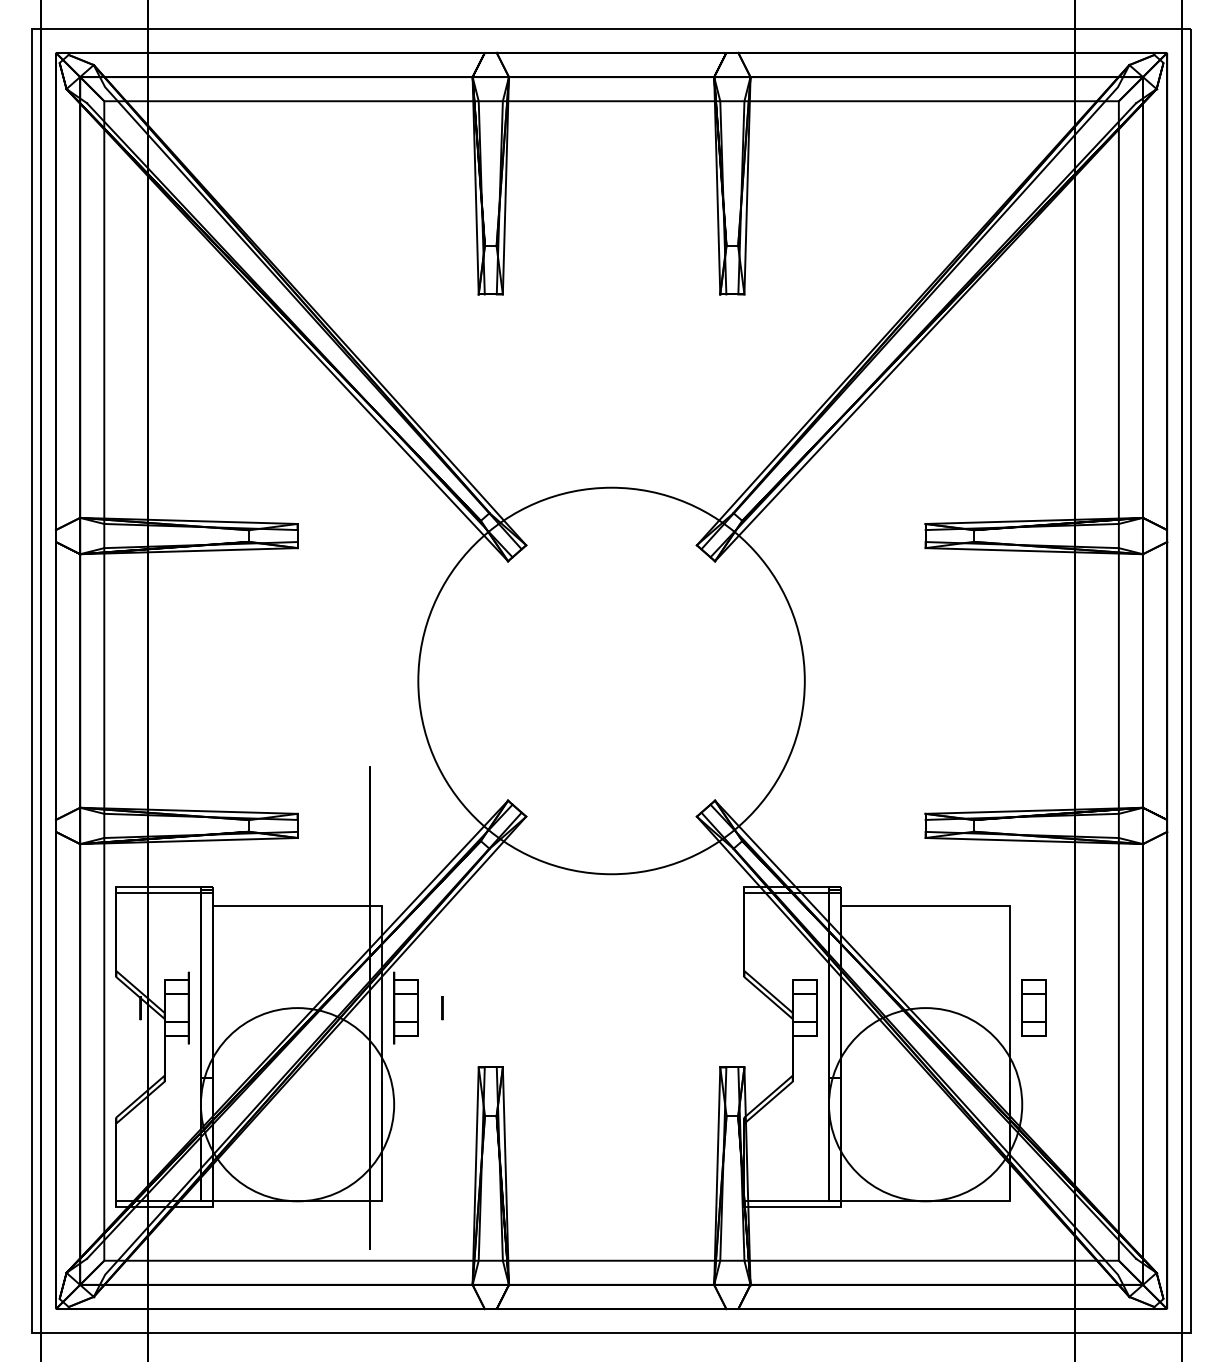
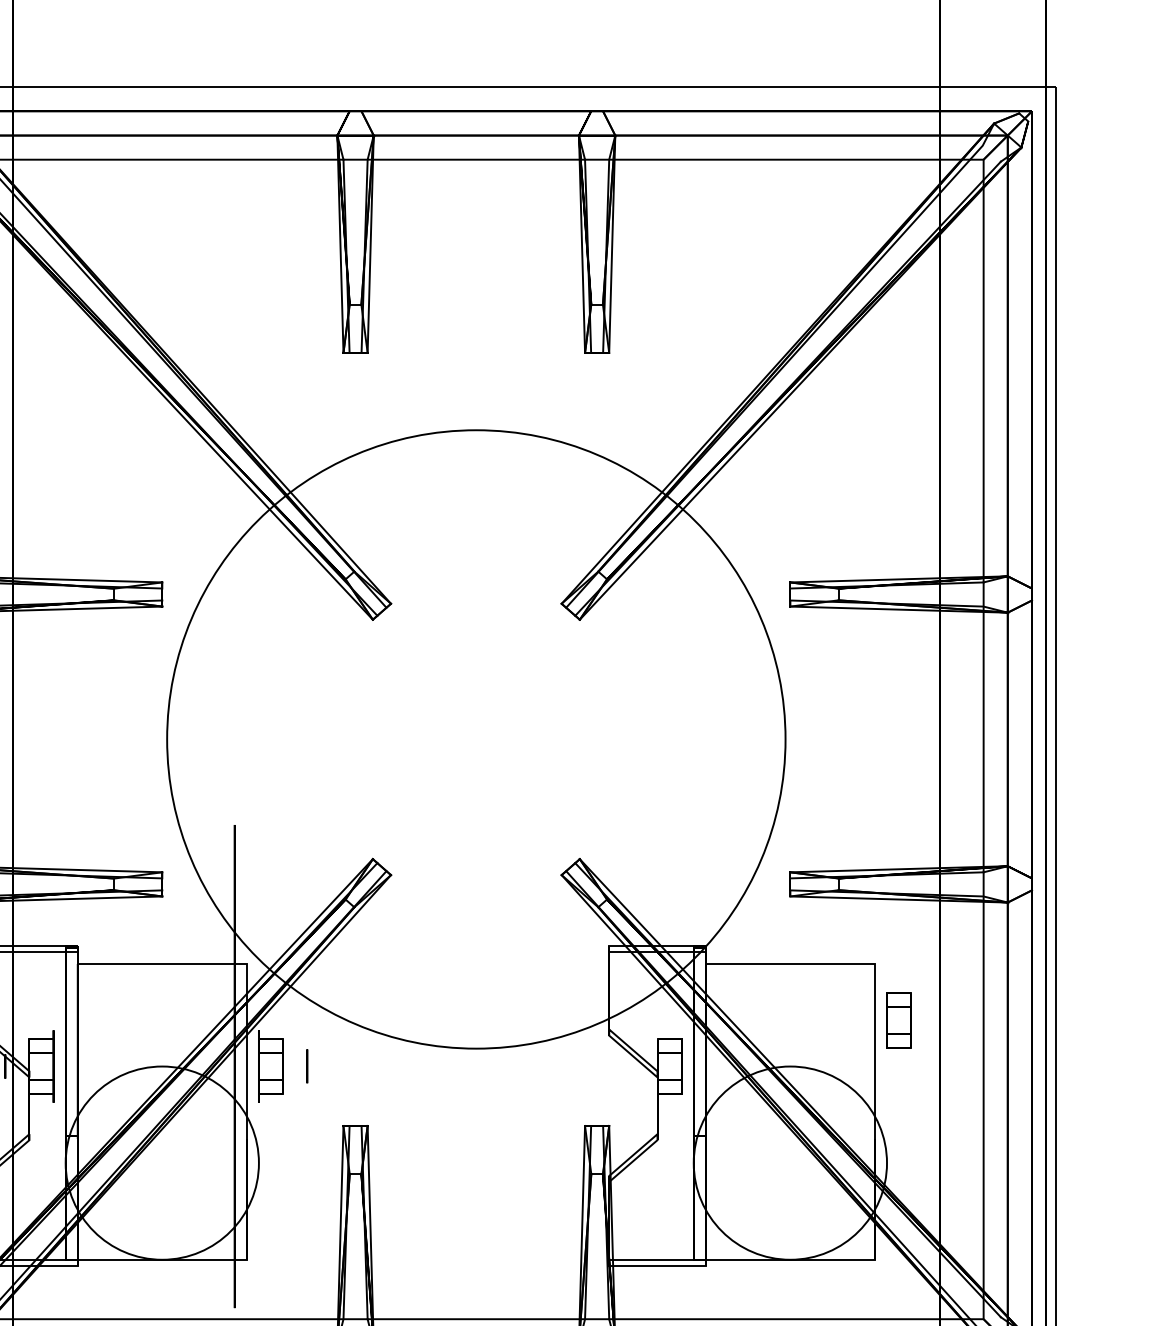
circle: (611, 680) -> (476, 738), size x1.6
part: (1033, 1007) -> (898, 1019), moved
circle: (442, 1008) -> (307, 1066), size x1.4

